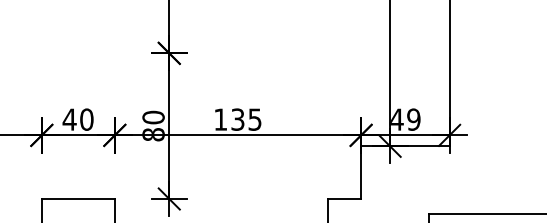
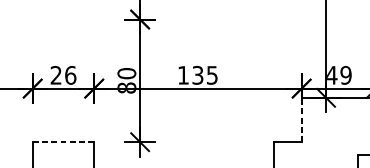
text: (77, 119) -> (62, 75), 40 -> 26
line: (361, 172) -> (301, 119), solid -> dashed
line: (78, 198) -> (63, 141), solid -> dashed

